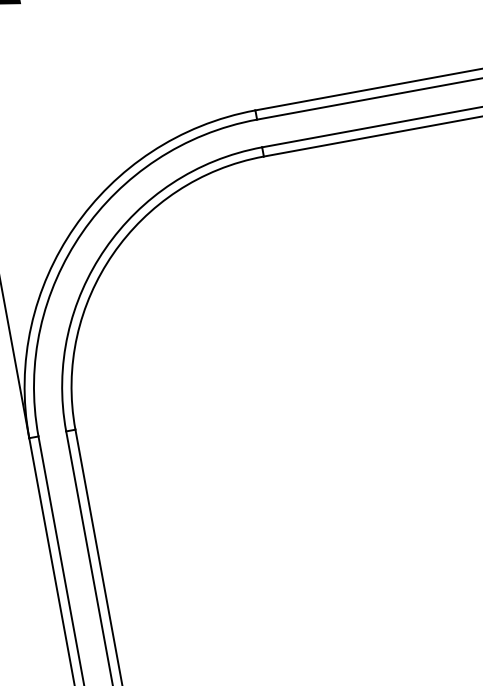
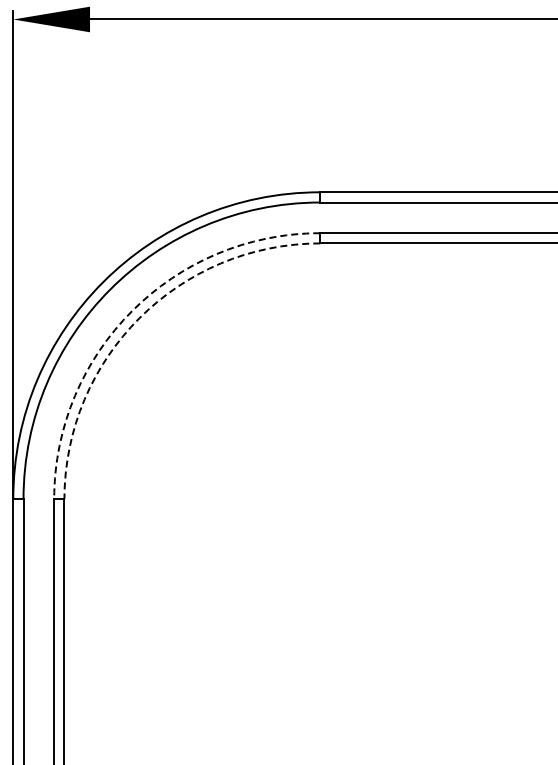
arc: (105, 249) -> (132, 311), solid -> dashed
arc: (113, 254) -> (139, 318), solid -> dashed

